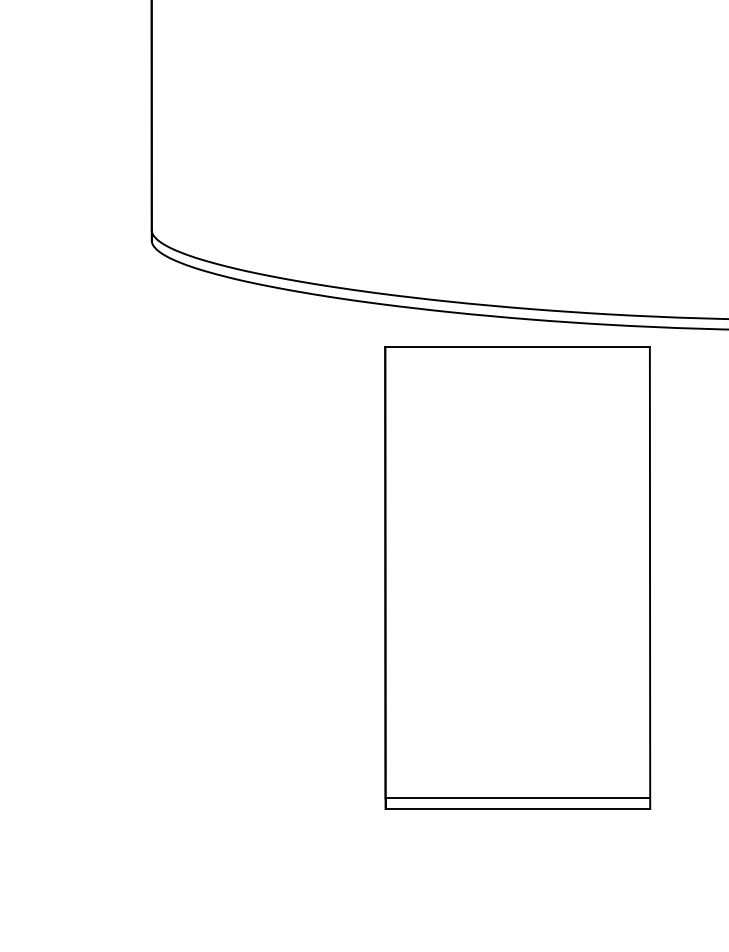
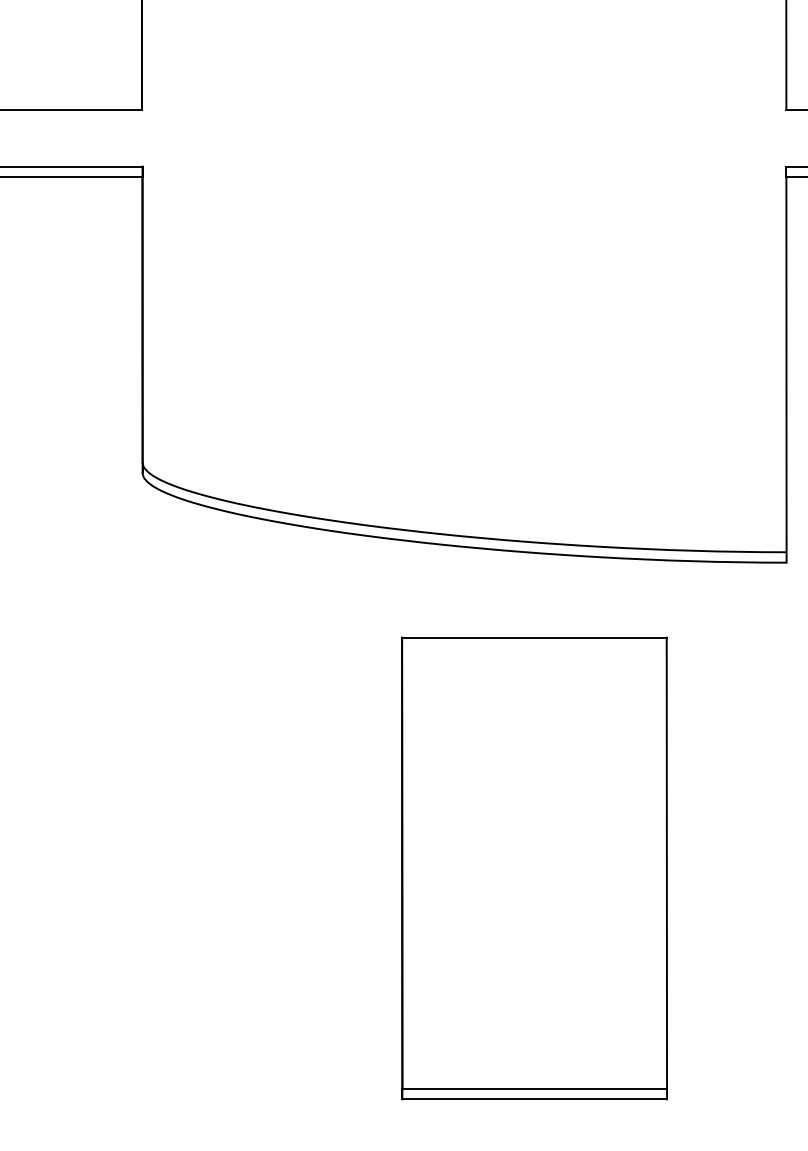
part: (517, 578) -> (534, 868), moved

